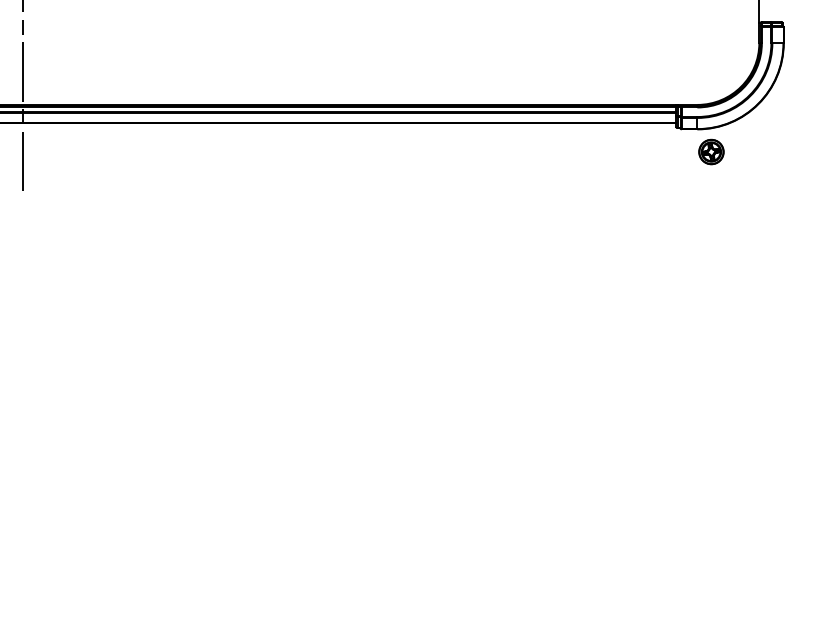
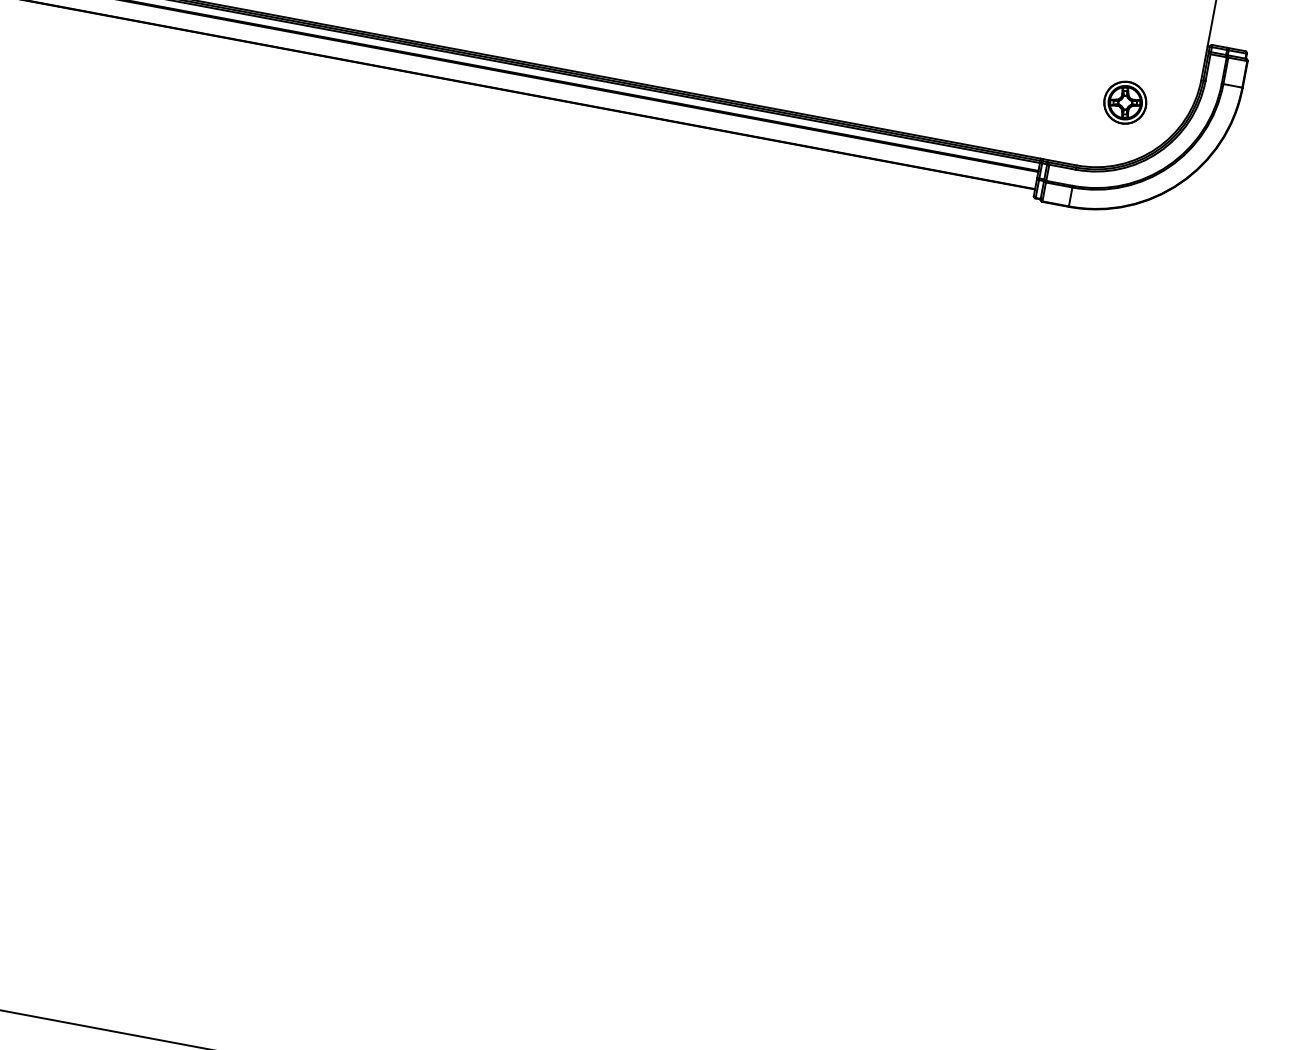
part: (711, 151) -> (1125, 101), moved

